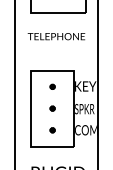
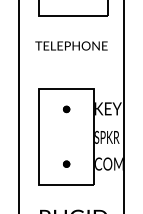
part: (52, 108) -> (66, 136), removed

